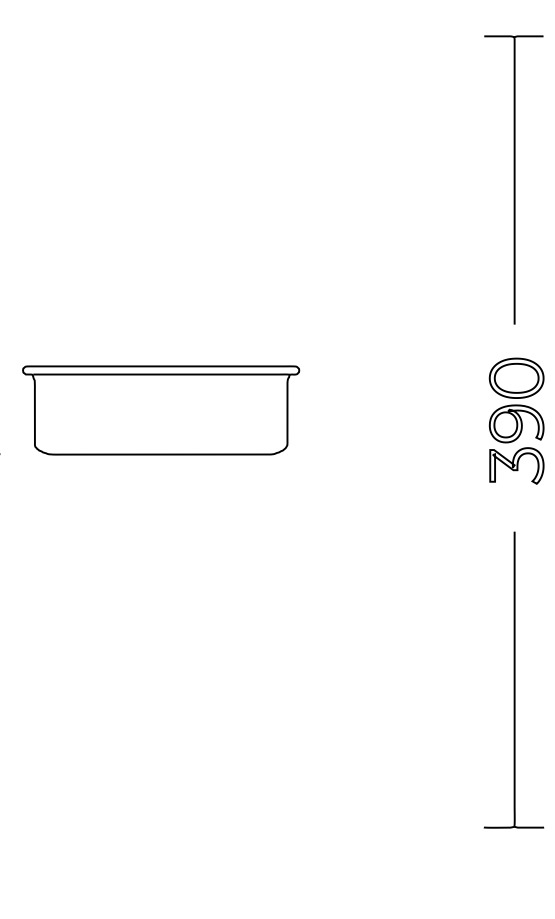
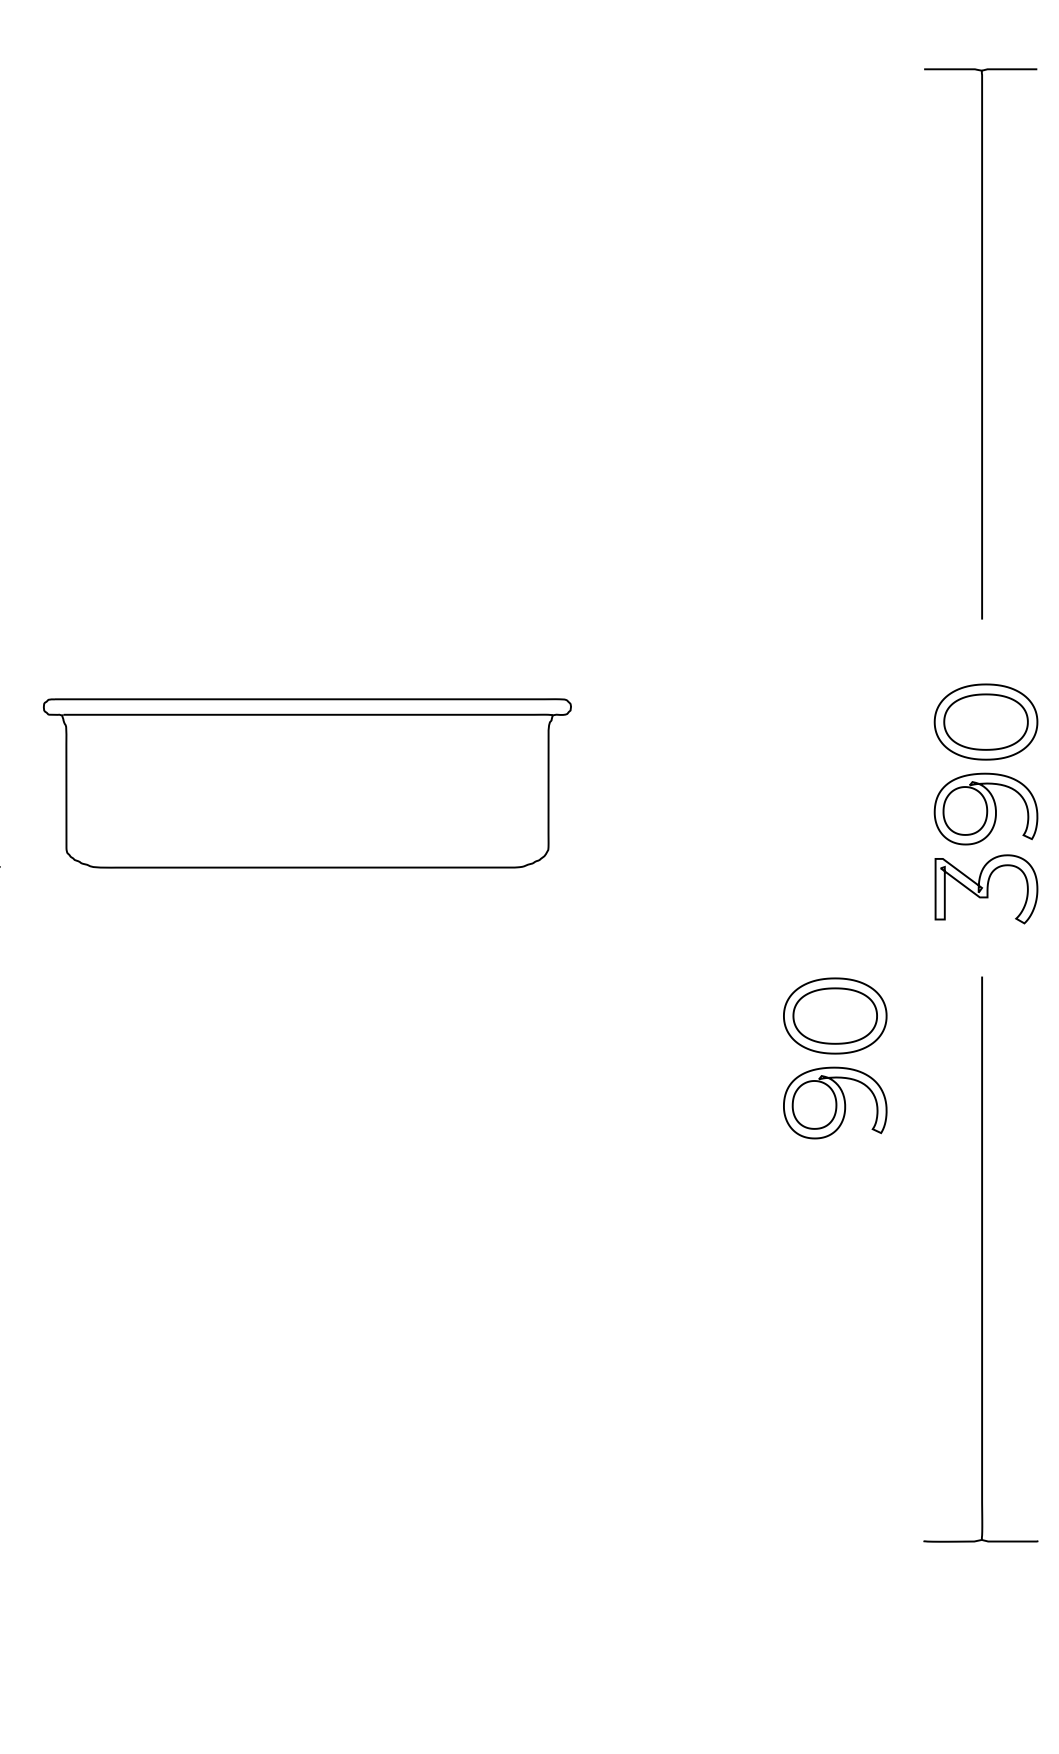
part: (437, 554) -> (834, 1058), added
part: (513, 679) -> (979, 1258), moved

